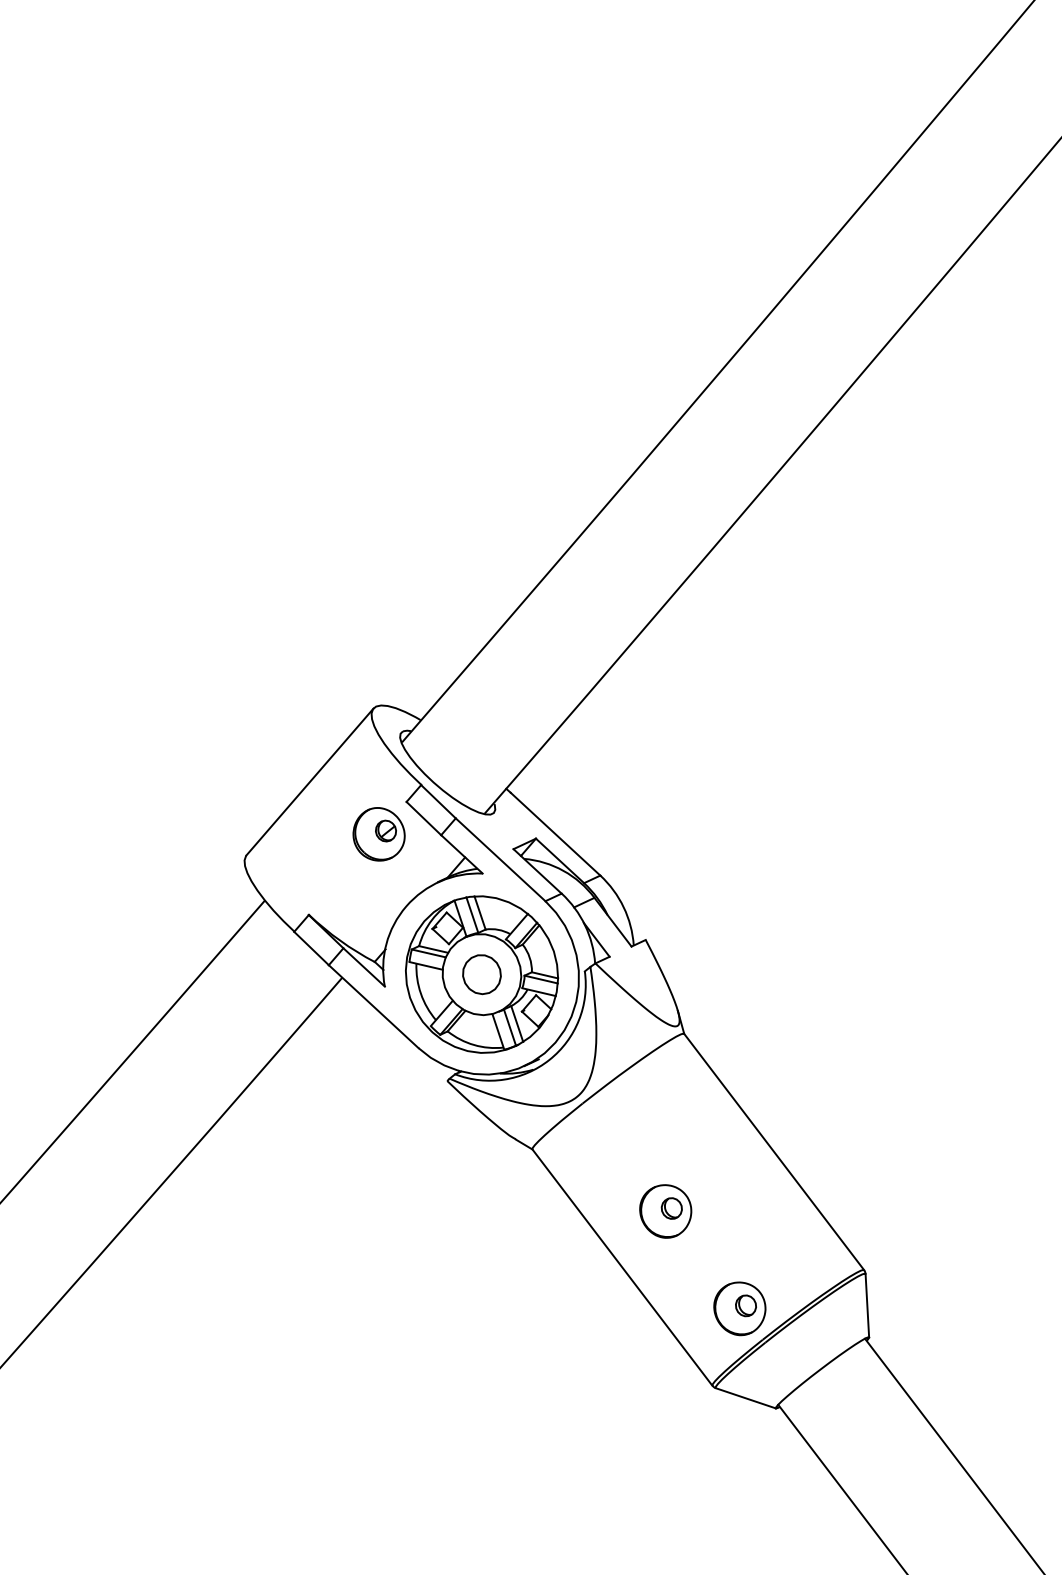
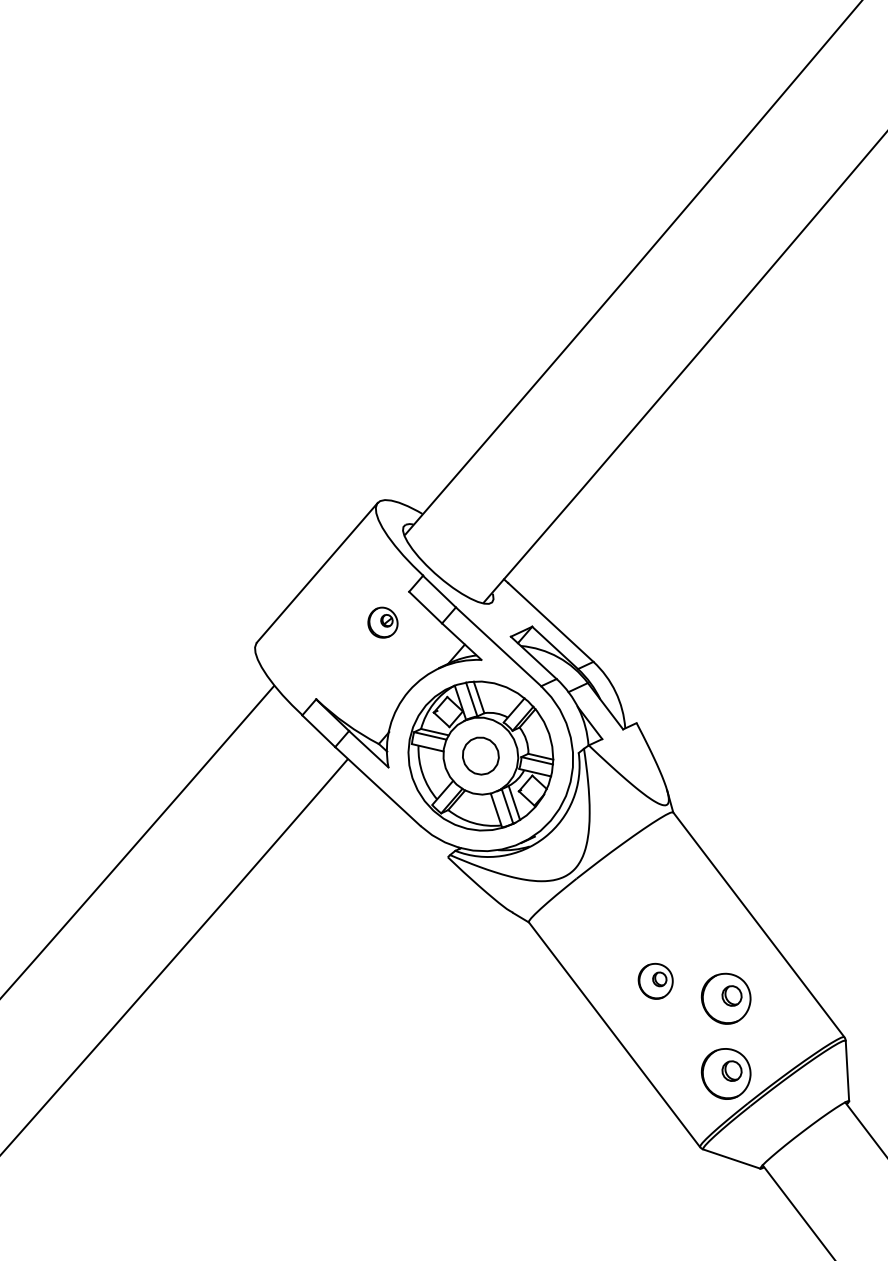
part: (378, 834) -> (382, 622), size x0.6
part: (665, 1211) -> (655, 981), size x0.7
part: (739, 1229) -> (725, 998), added

